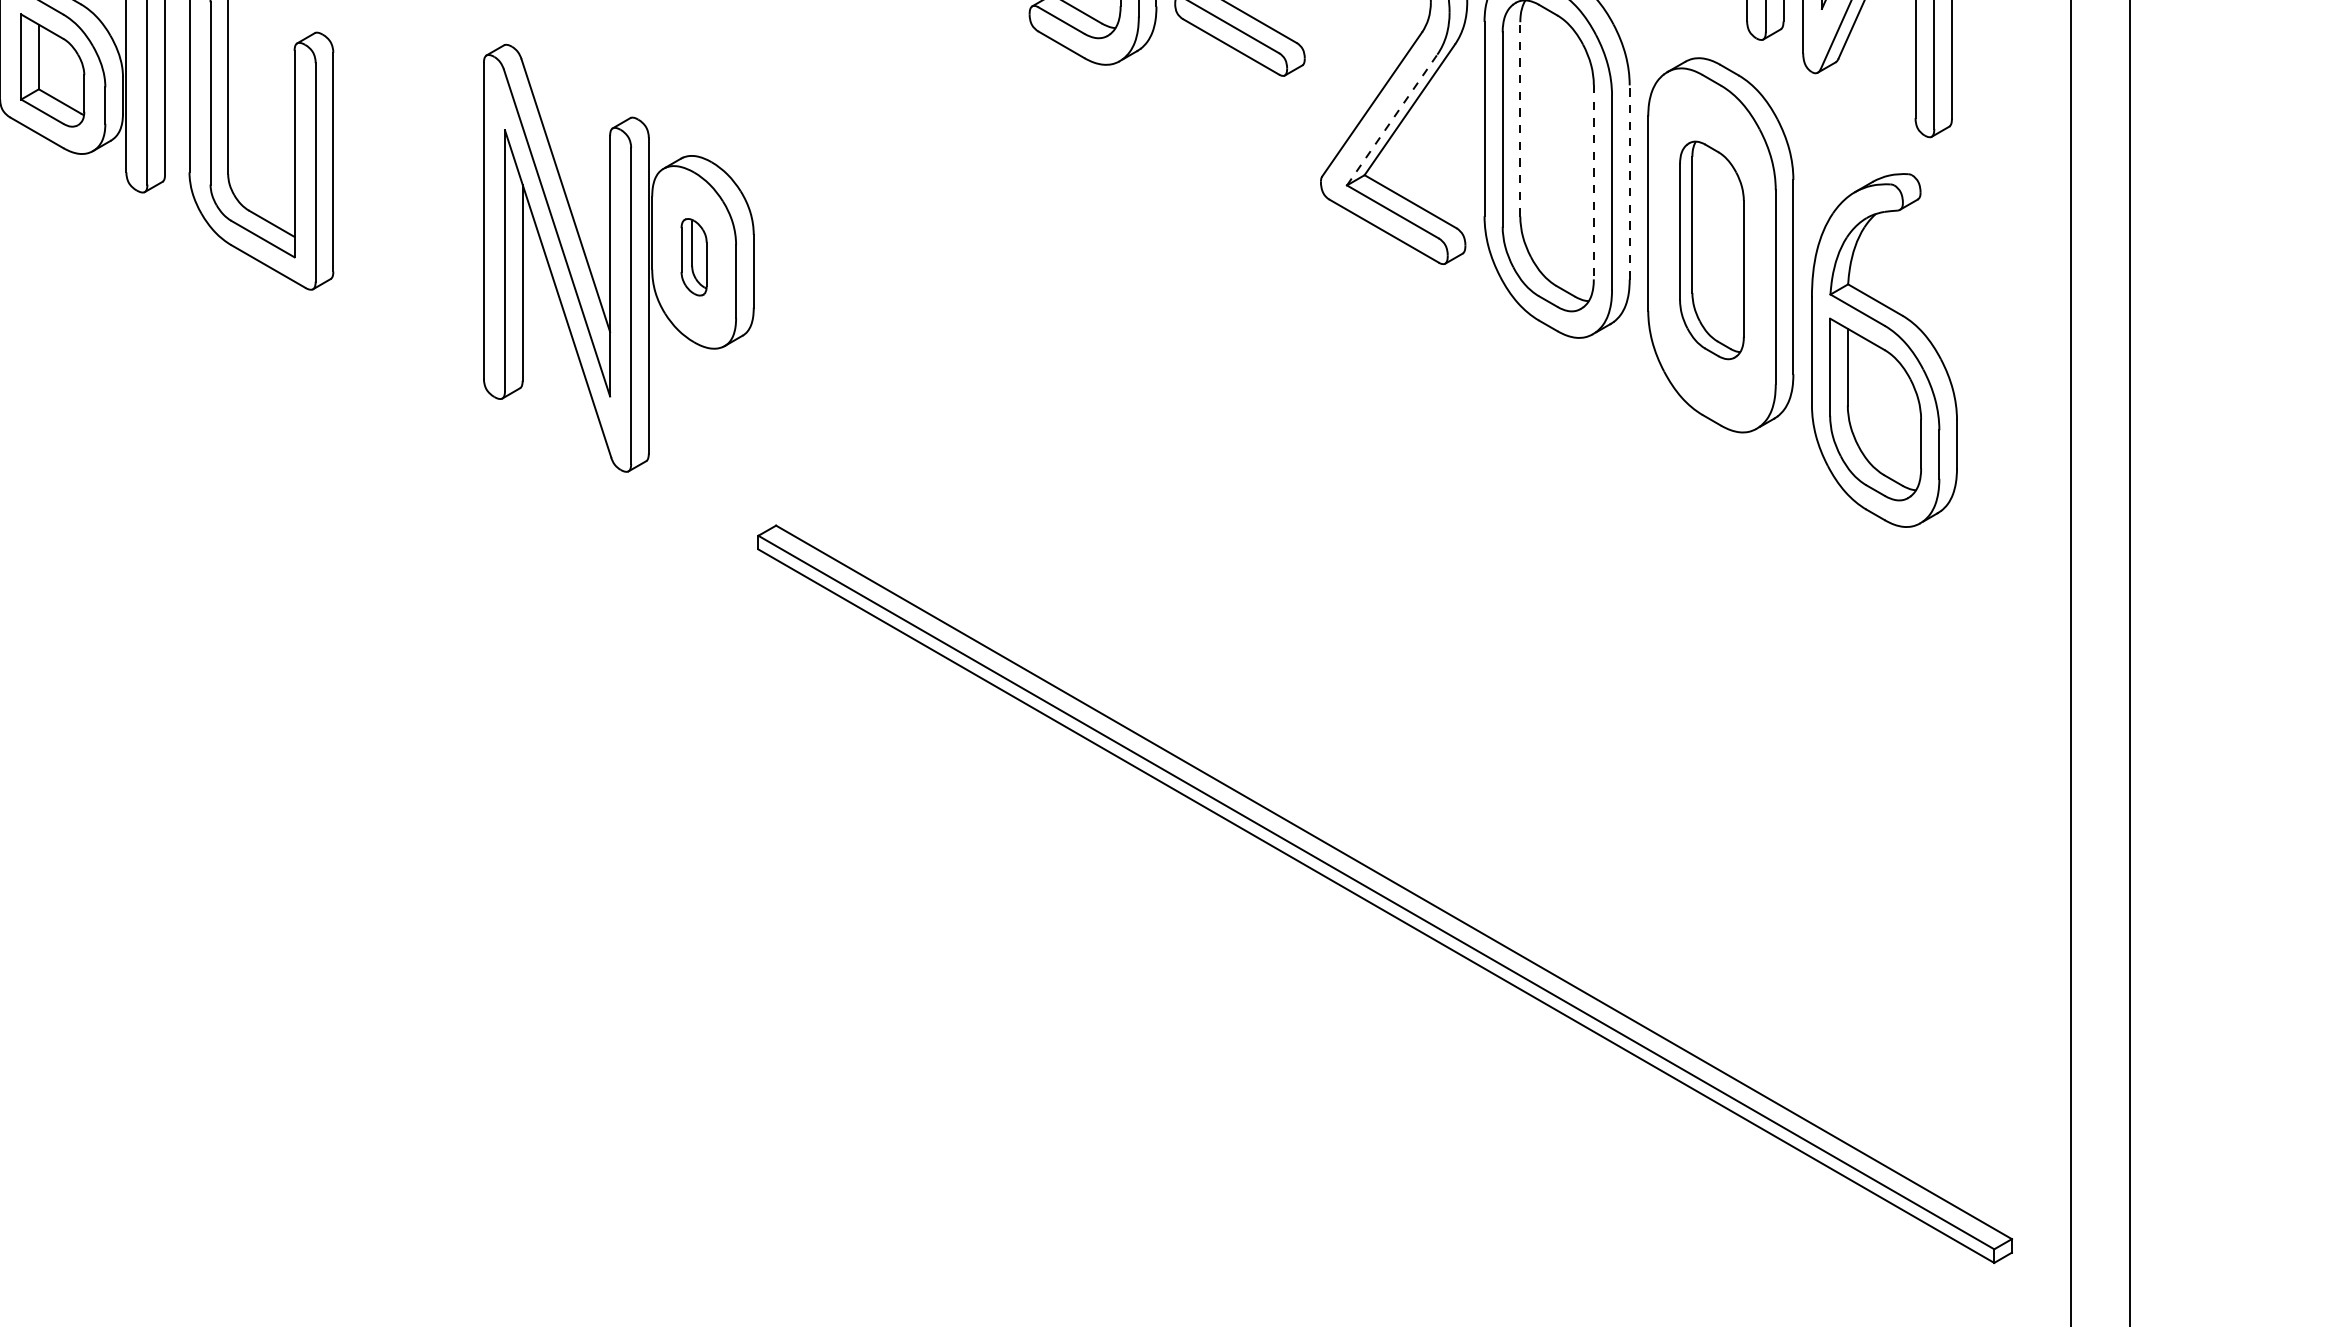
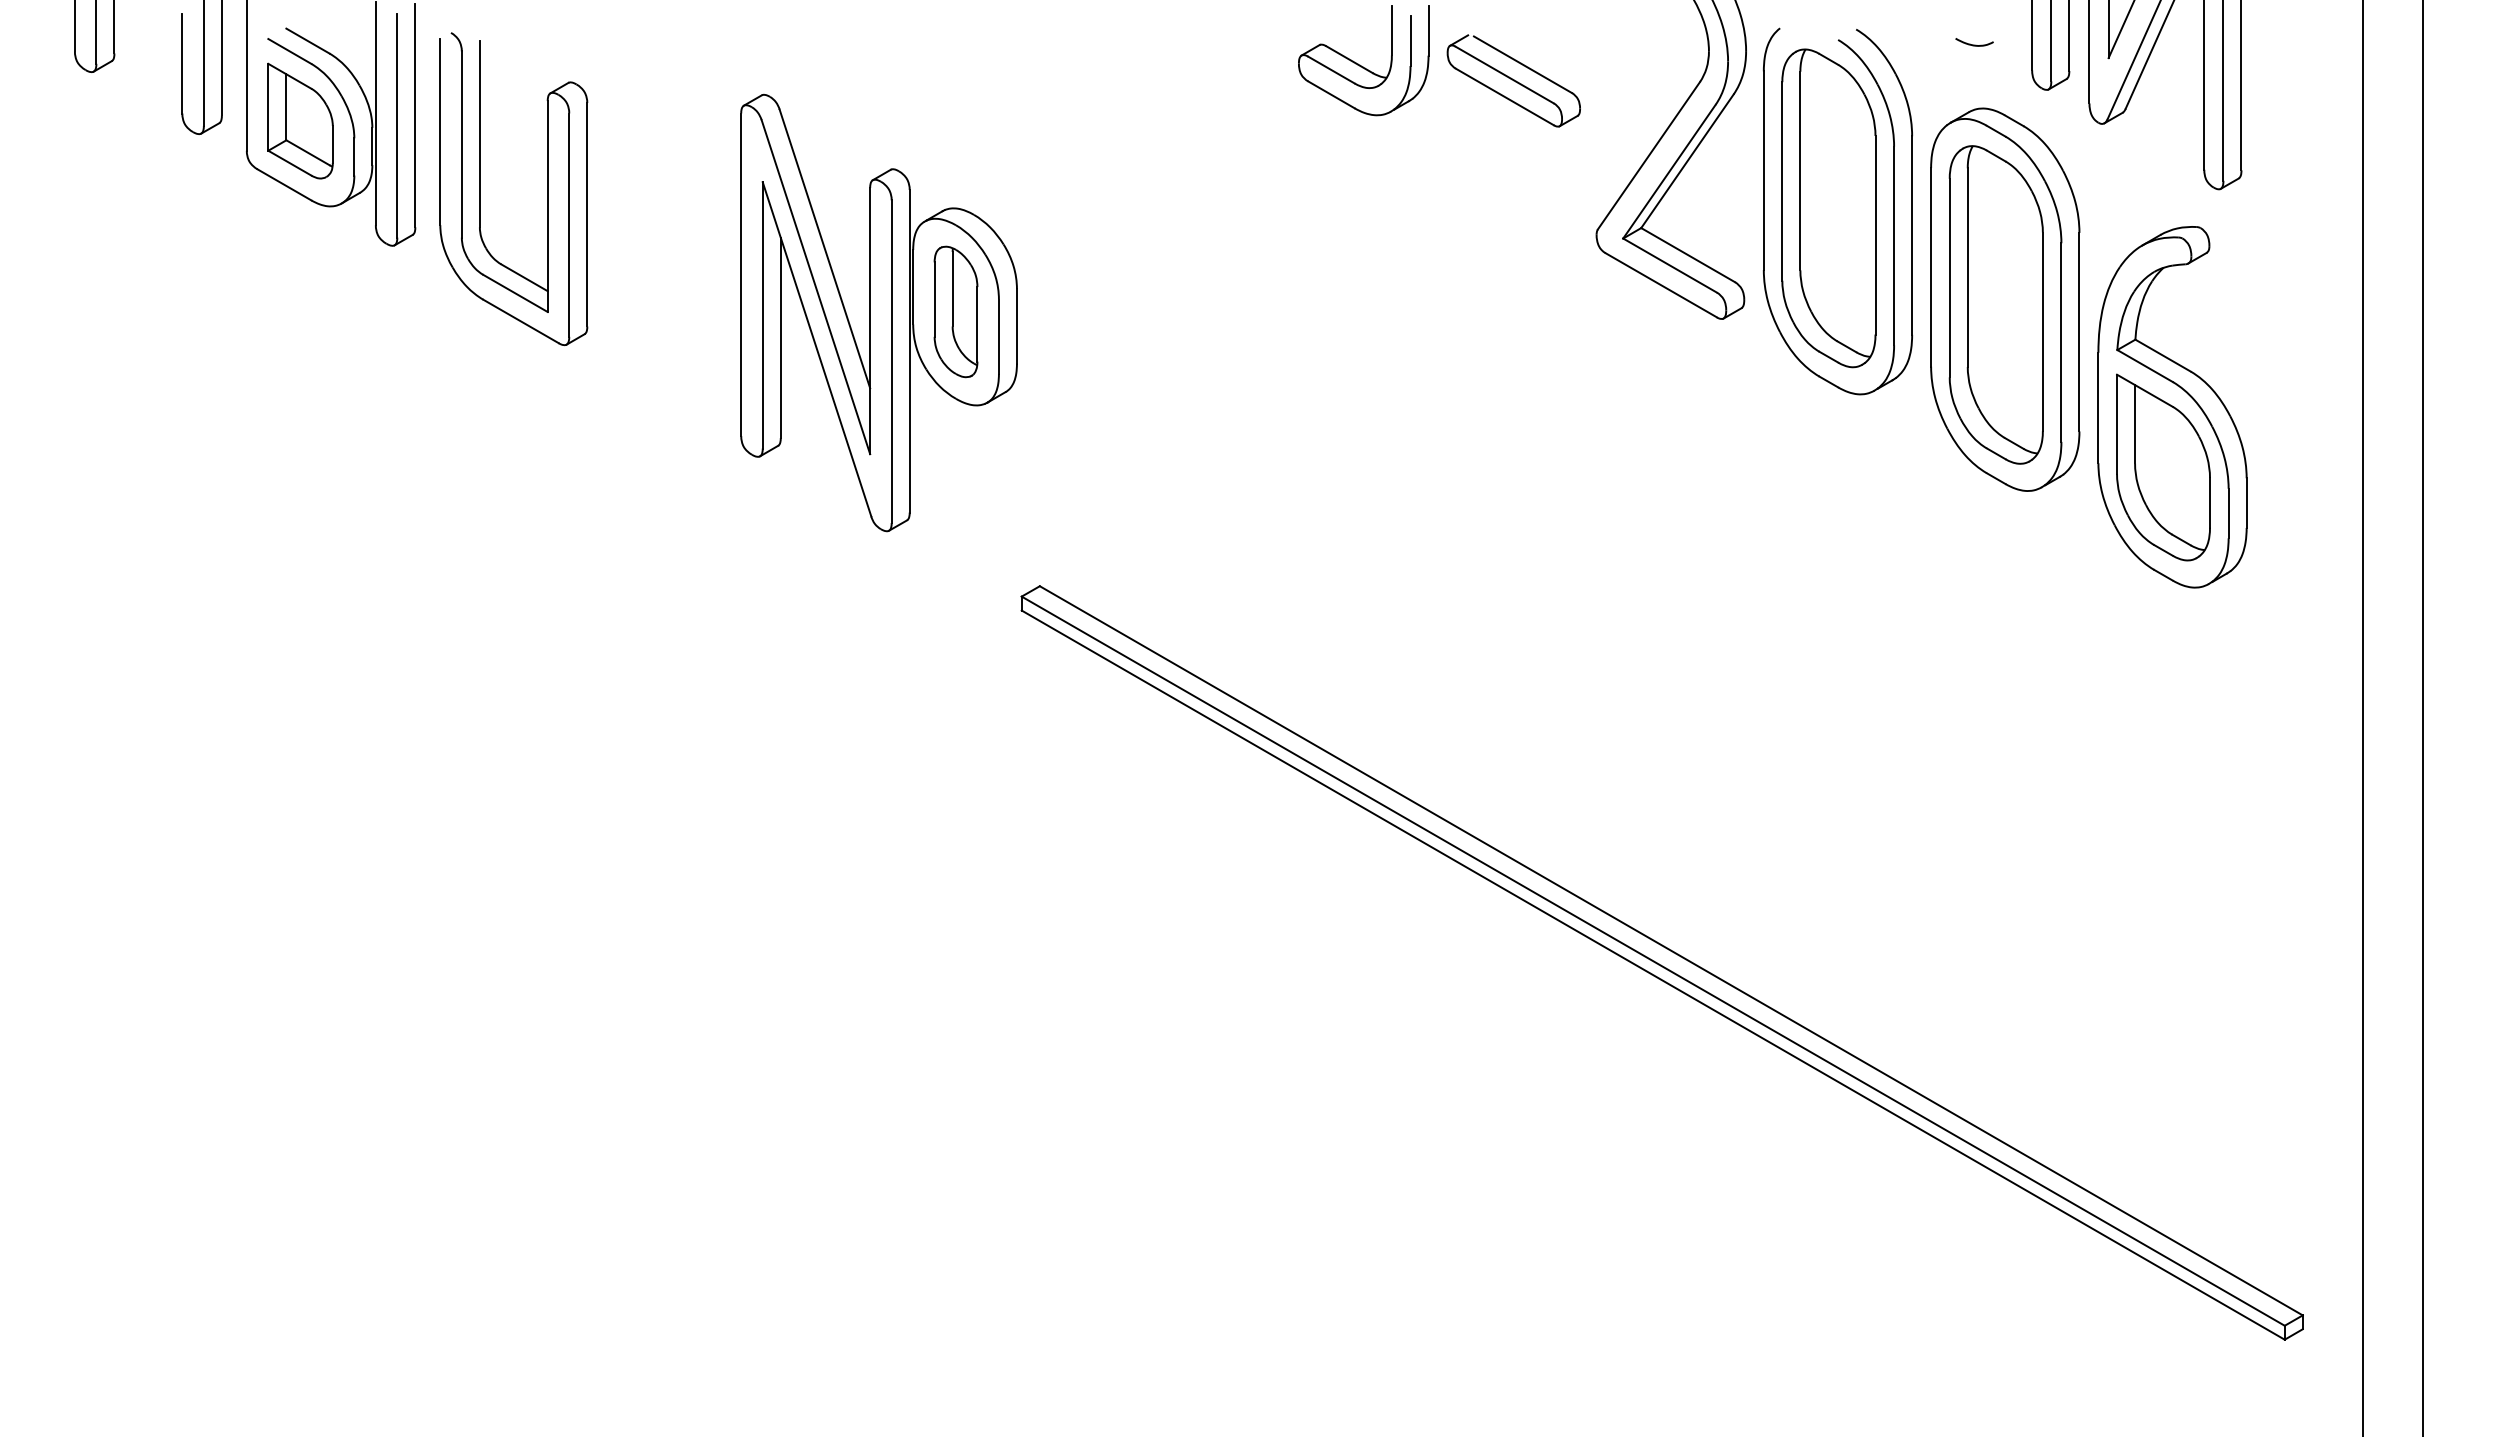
line: (1520, 118) -> (1800, 170), dashed -> solid
line: (1392, 119) -> (1669, 171), dashed -> solid
line: (1593, 182) -> (1875, 235), dashed -> solid
line: (1630, 182) -> (1912, 235), dashed -> solid
part: (1711, 249) -> (1995, 304), size x1.43
part: (693, 256) -> (955, 311), size x1.67

